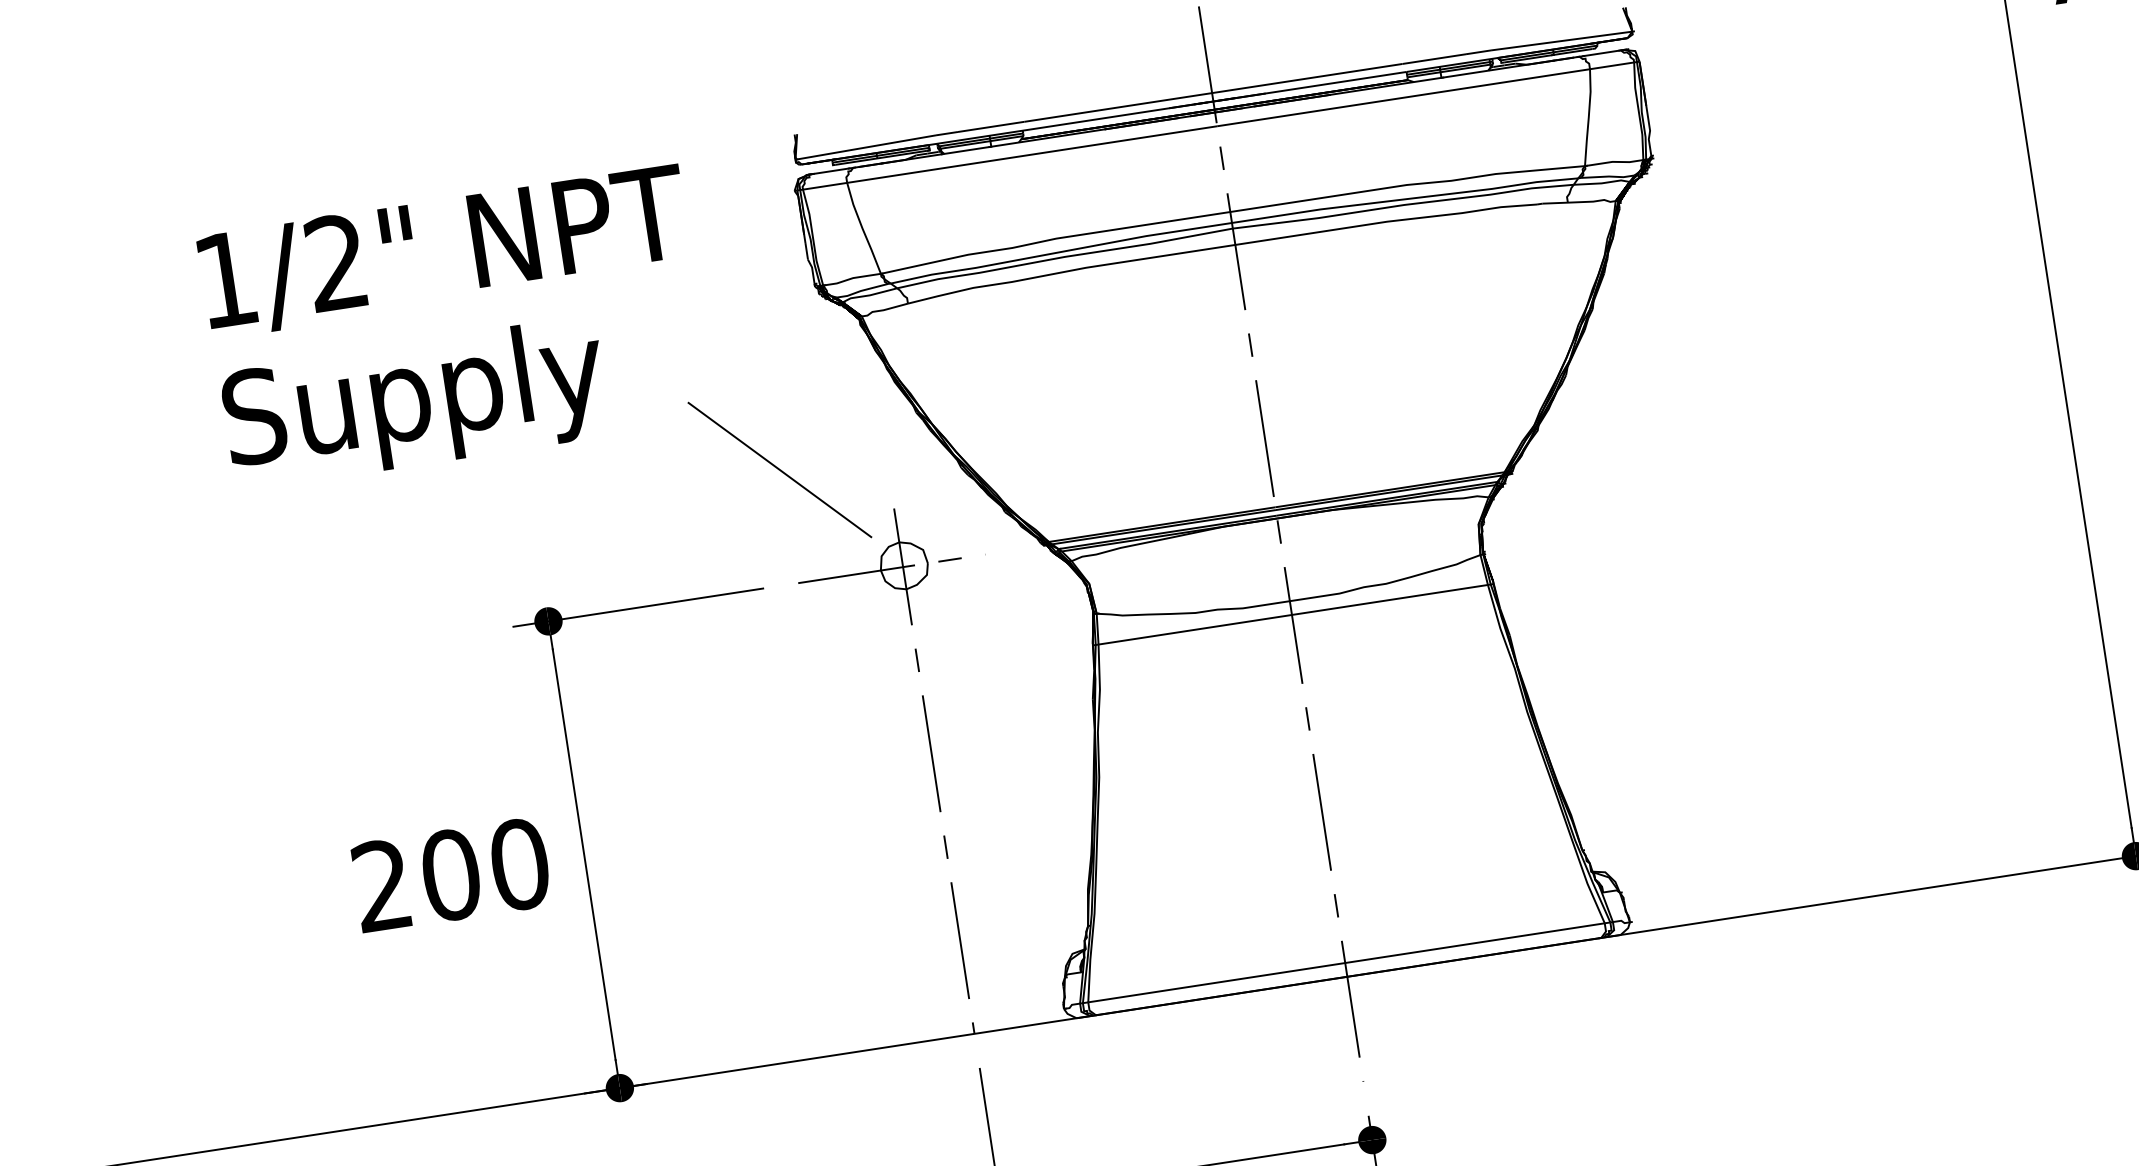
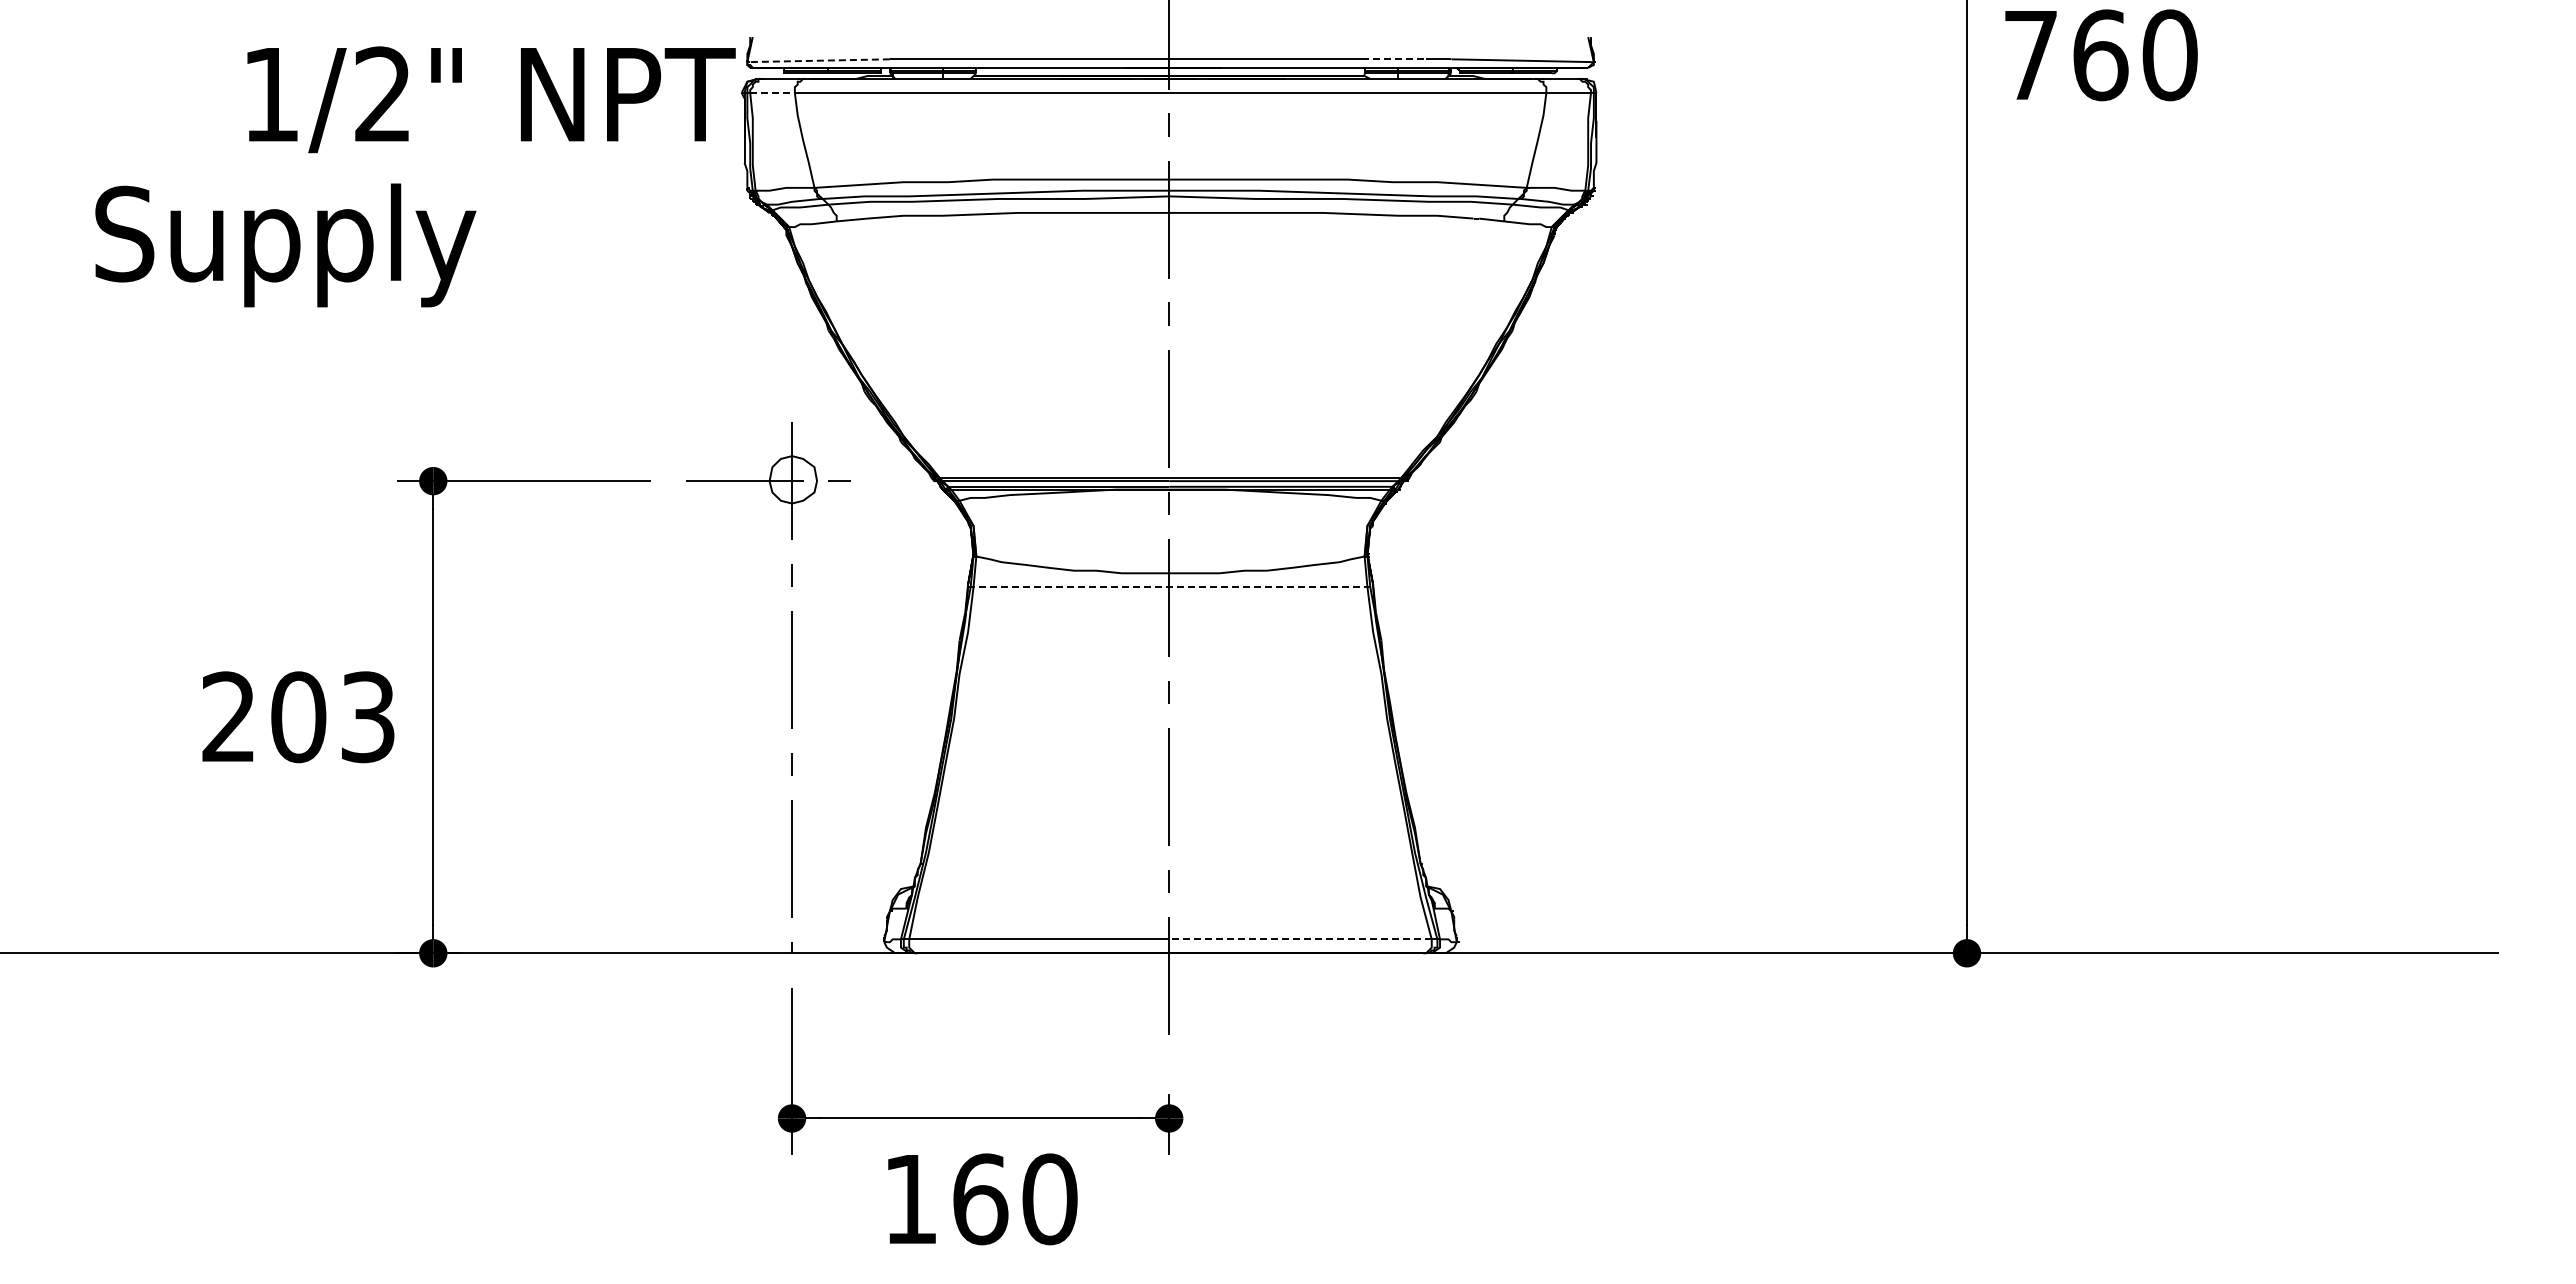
line: (1434, 59) -> (1394, 59), solid -> dashed
line: (865, 147) -> (818, 60), solid -> dashed
line: (825, 185) -> (773, 92), solid -> dashed
text: (444, 251) -> (491, 99), moved
text: (415, 403) -> (285, 245), moved
line: (779, 470) -> (684, 366), removed
line: (1293, 615) -> (1170, 587), solid -> dashed
text: (519, 864) -> (367, 717), 200 -> 203
line: (1474, 943) -> (1299, 939), solid -> dashed

